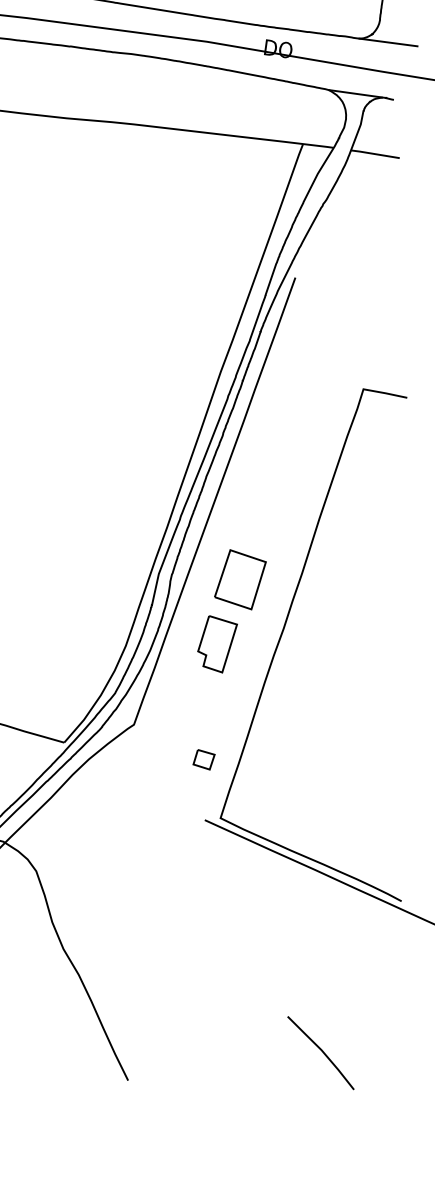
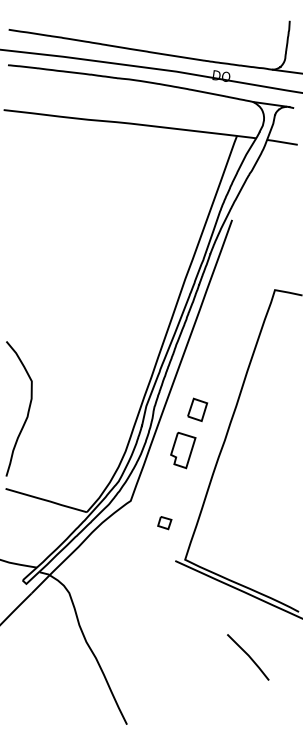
part: (240, 579) -> (197, 409), size x0.6
part: (203, 760) -> (164, 523), moved
line: (321, 1051) -> (248, 656), moved

